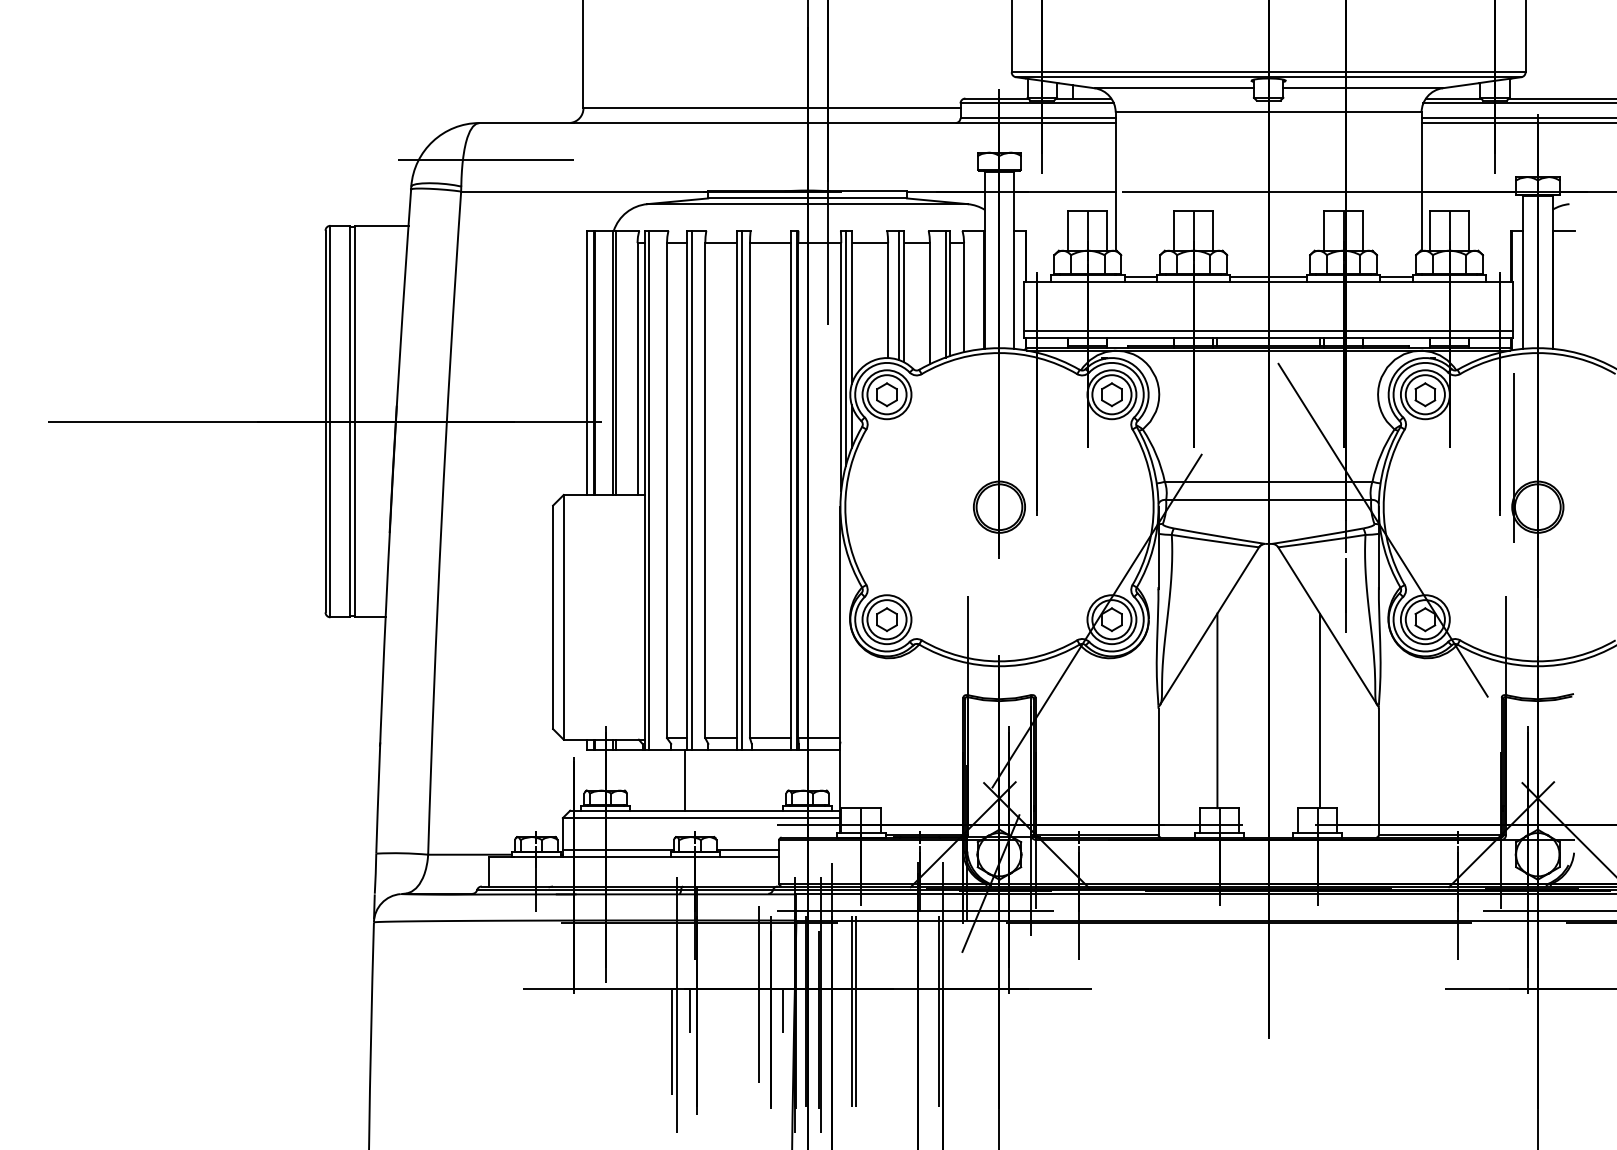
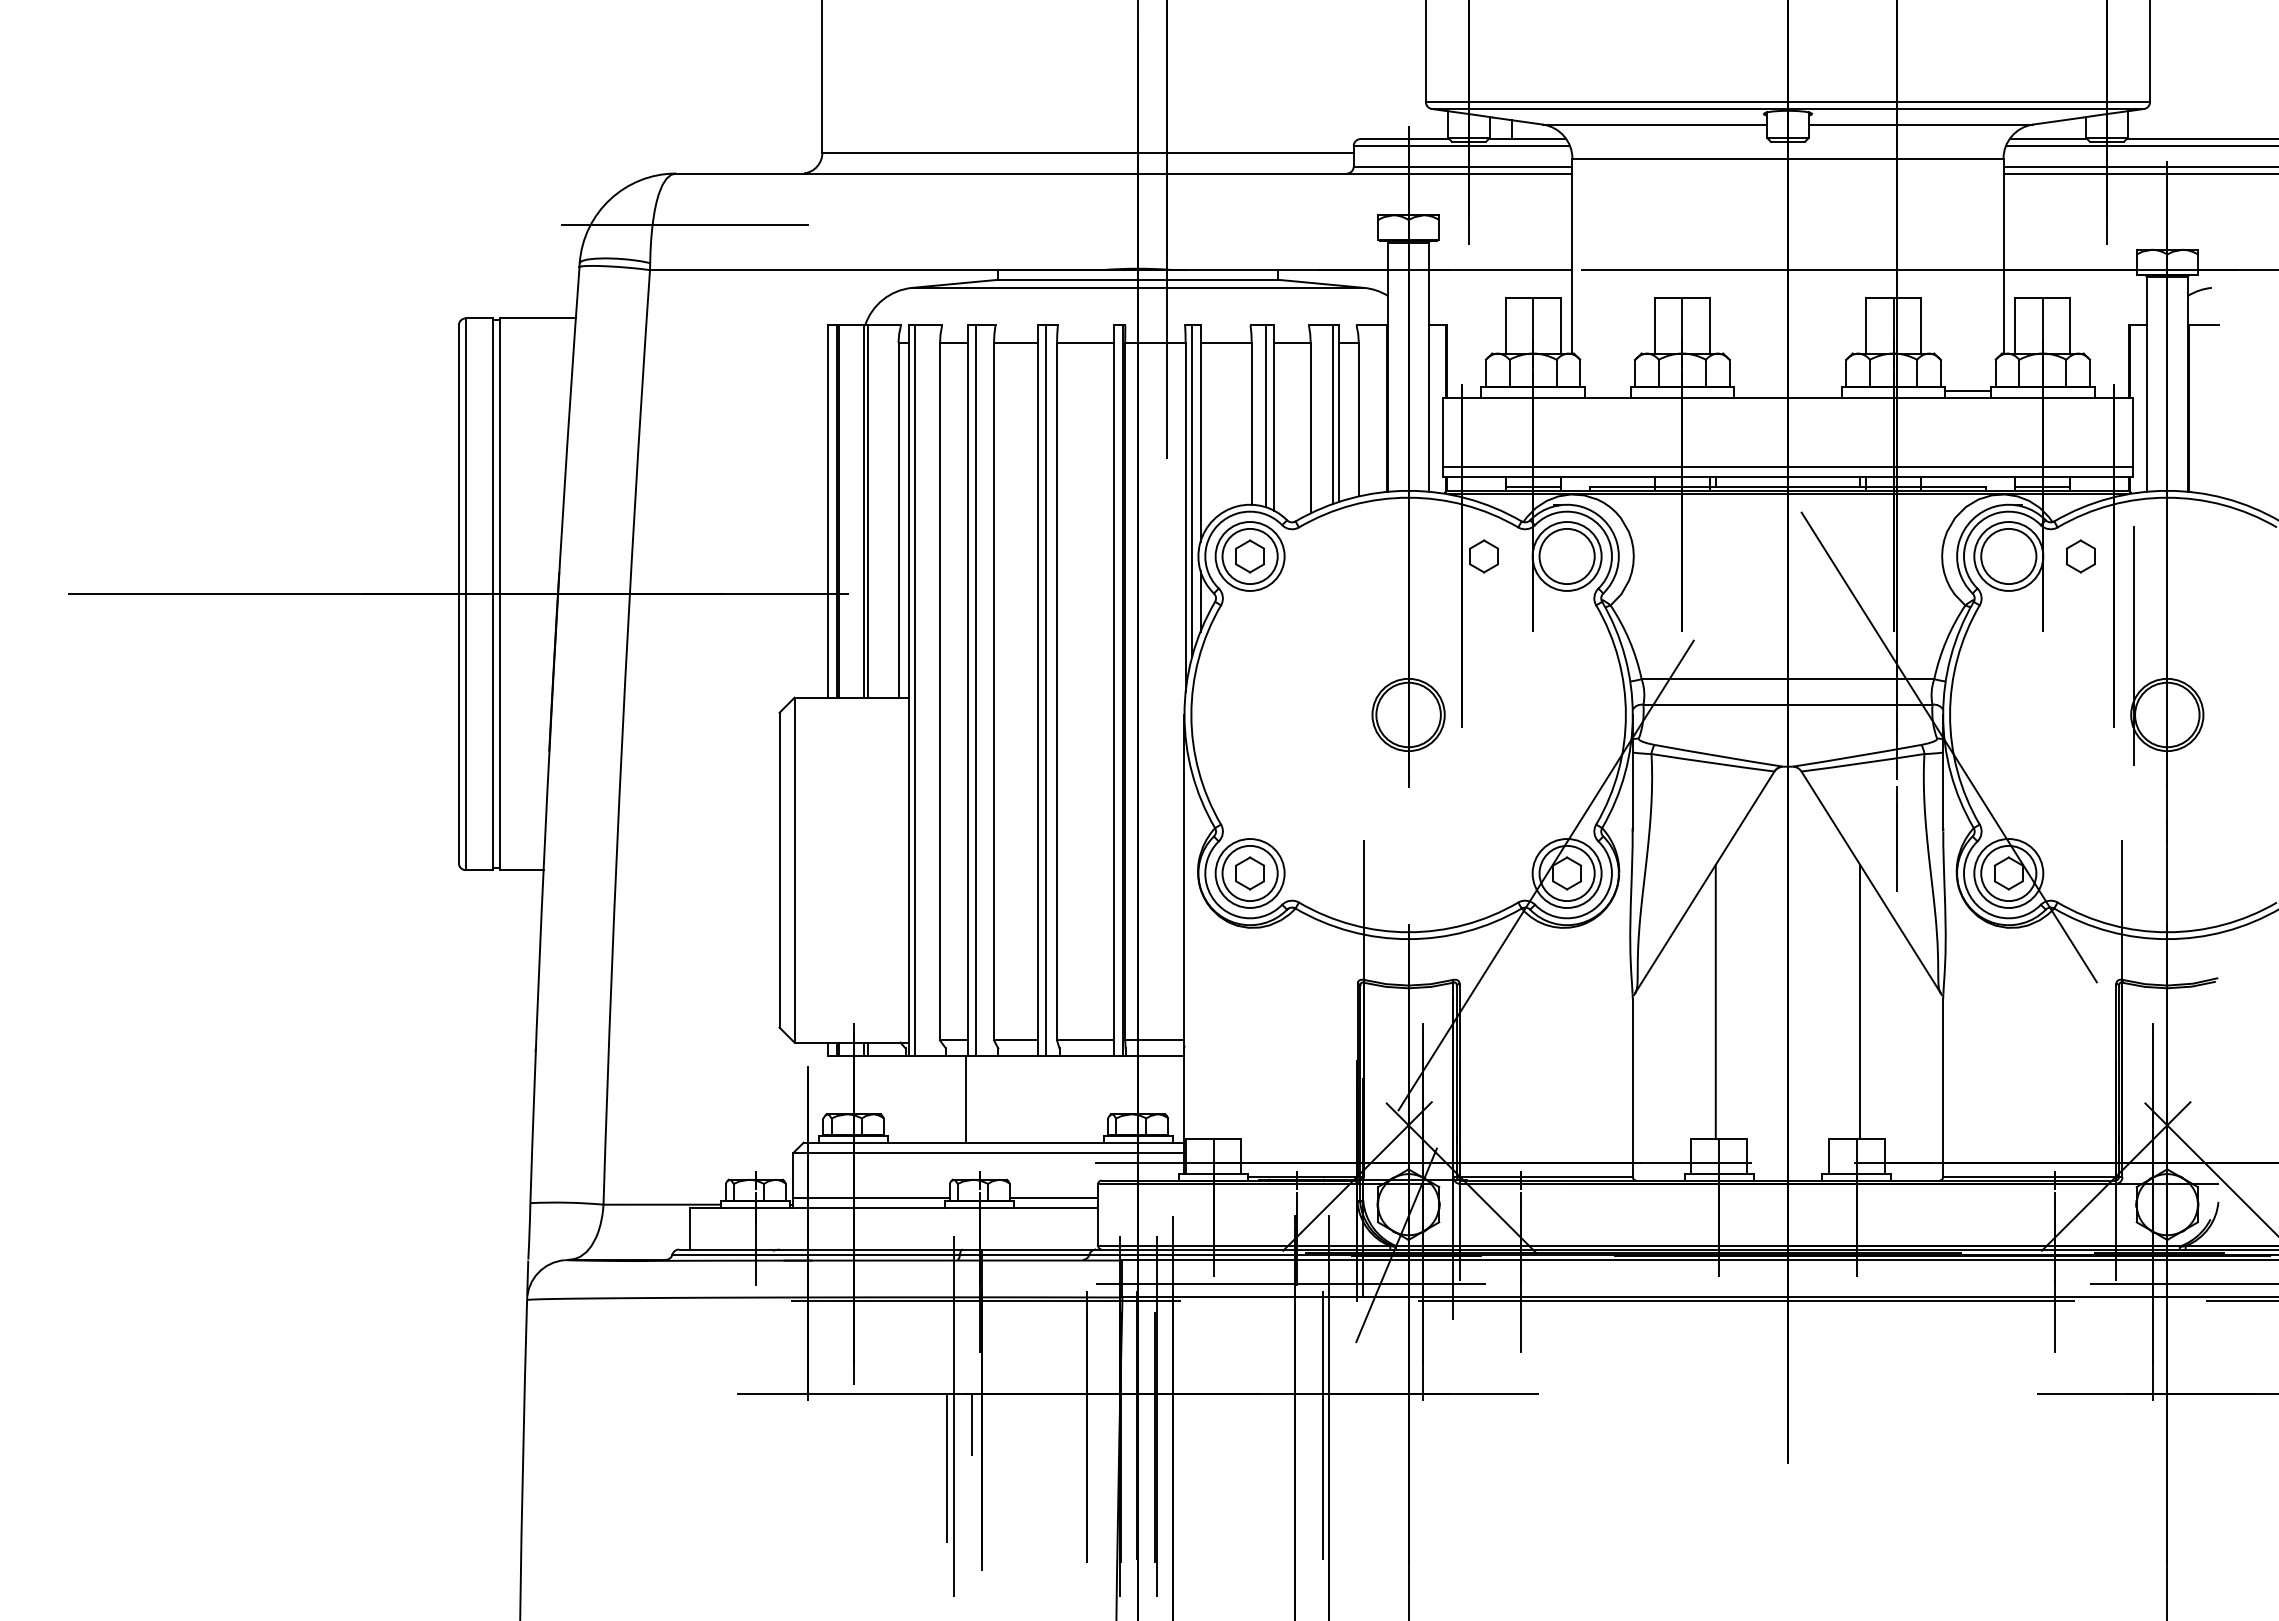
line: (1140, 276) -> (1607, 390), removed
line: (1268, 276) -> (1787, 390), removed
part: (1111, 394) -> (1483, 556), moved
part: (1425, 394) -> (2080, 556), moved
line: (759, 994) -> (1070, 1401), removed
line: (851, 1010) -> (1200, 1424), removed
line: (856, 1010) -> (1206, 1424), removed
line: (782, 1011) -> (1103, 1425), removed

